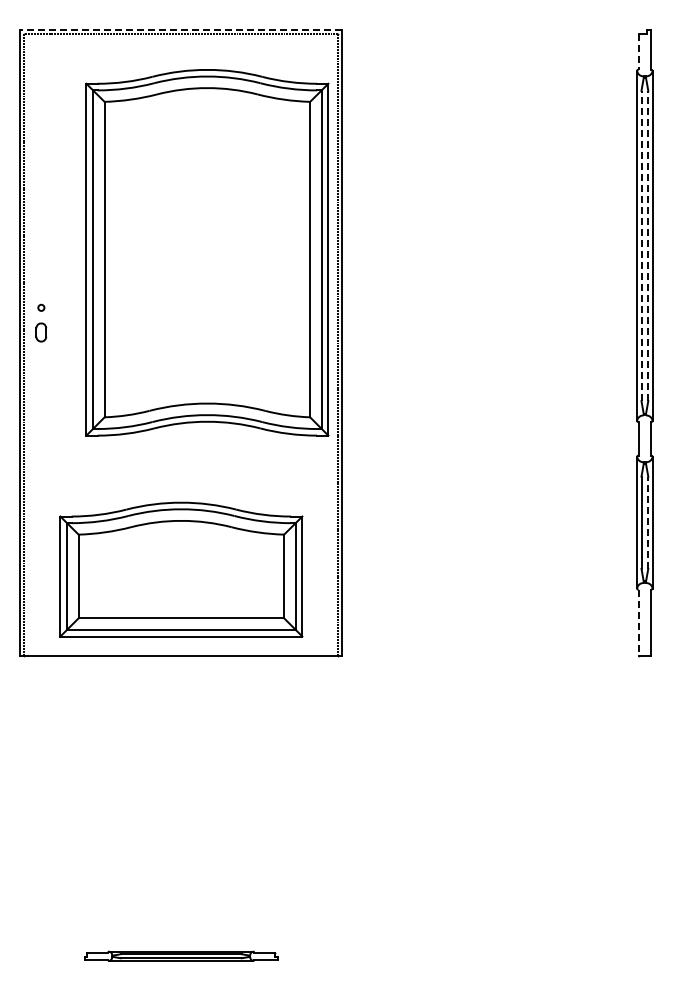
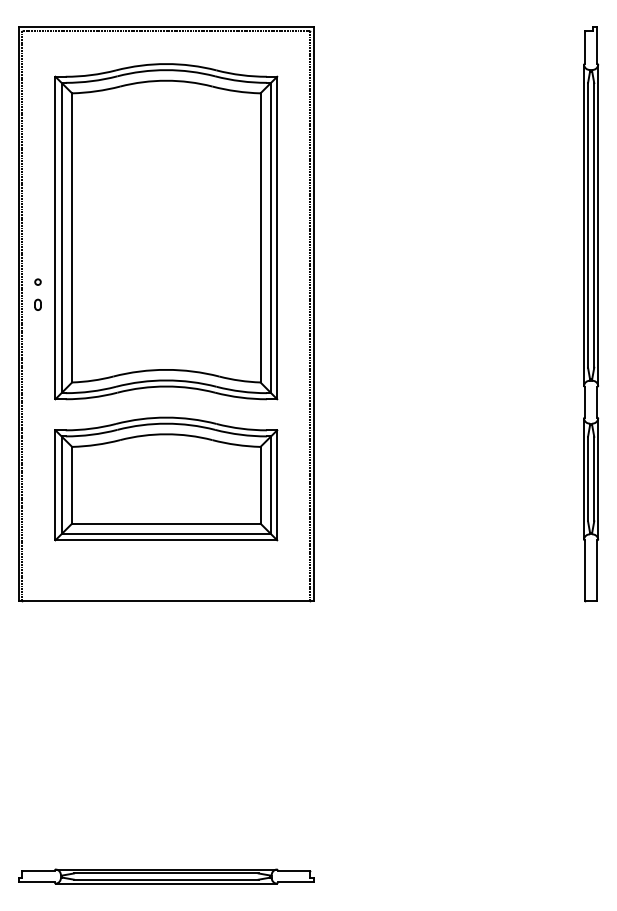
line: (181, 29) -> (166, 27), dashed -> solid
line: (638, 52) -> (585, 48), dashed -> solid
line: (641, 245) -> (588, 225), dashed -> solid
line: (648, 245) -> (594, 225), dashed -> solid
part: (207, 252) -> (166, 231), moved
part: (41, 332) -> (38, 304), size x0.62
line: (648, 522) -> (594, 478), dashed -> solid
part: (181, 569) -> (166, 478), moved
line: (638, 623) -> (585, 571), dashed -> solid
part: (180, 955) -> (165, 875), size x1.67

